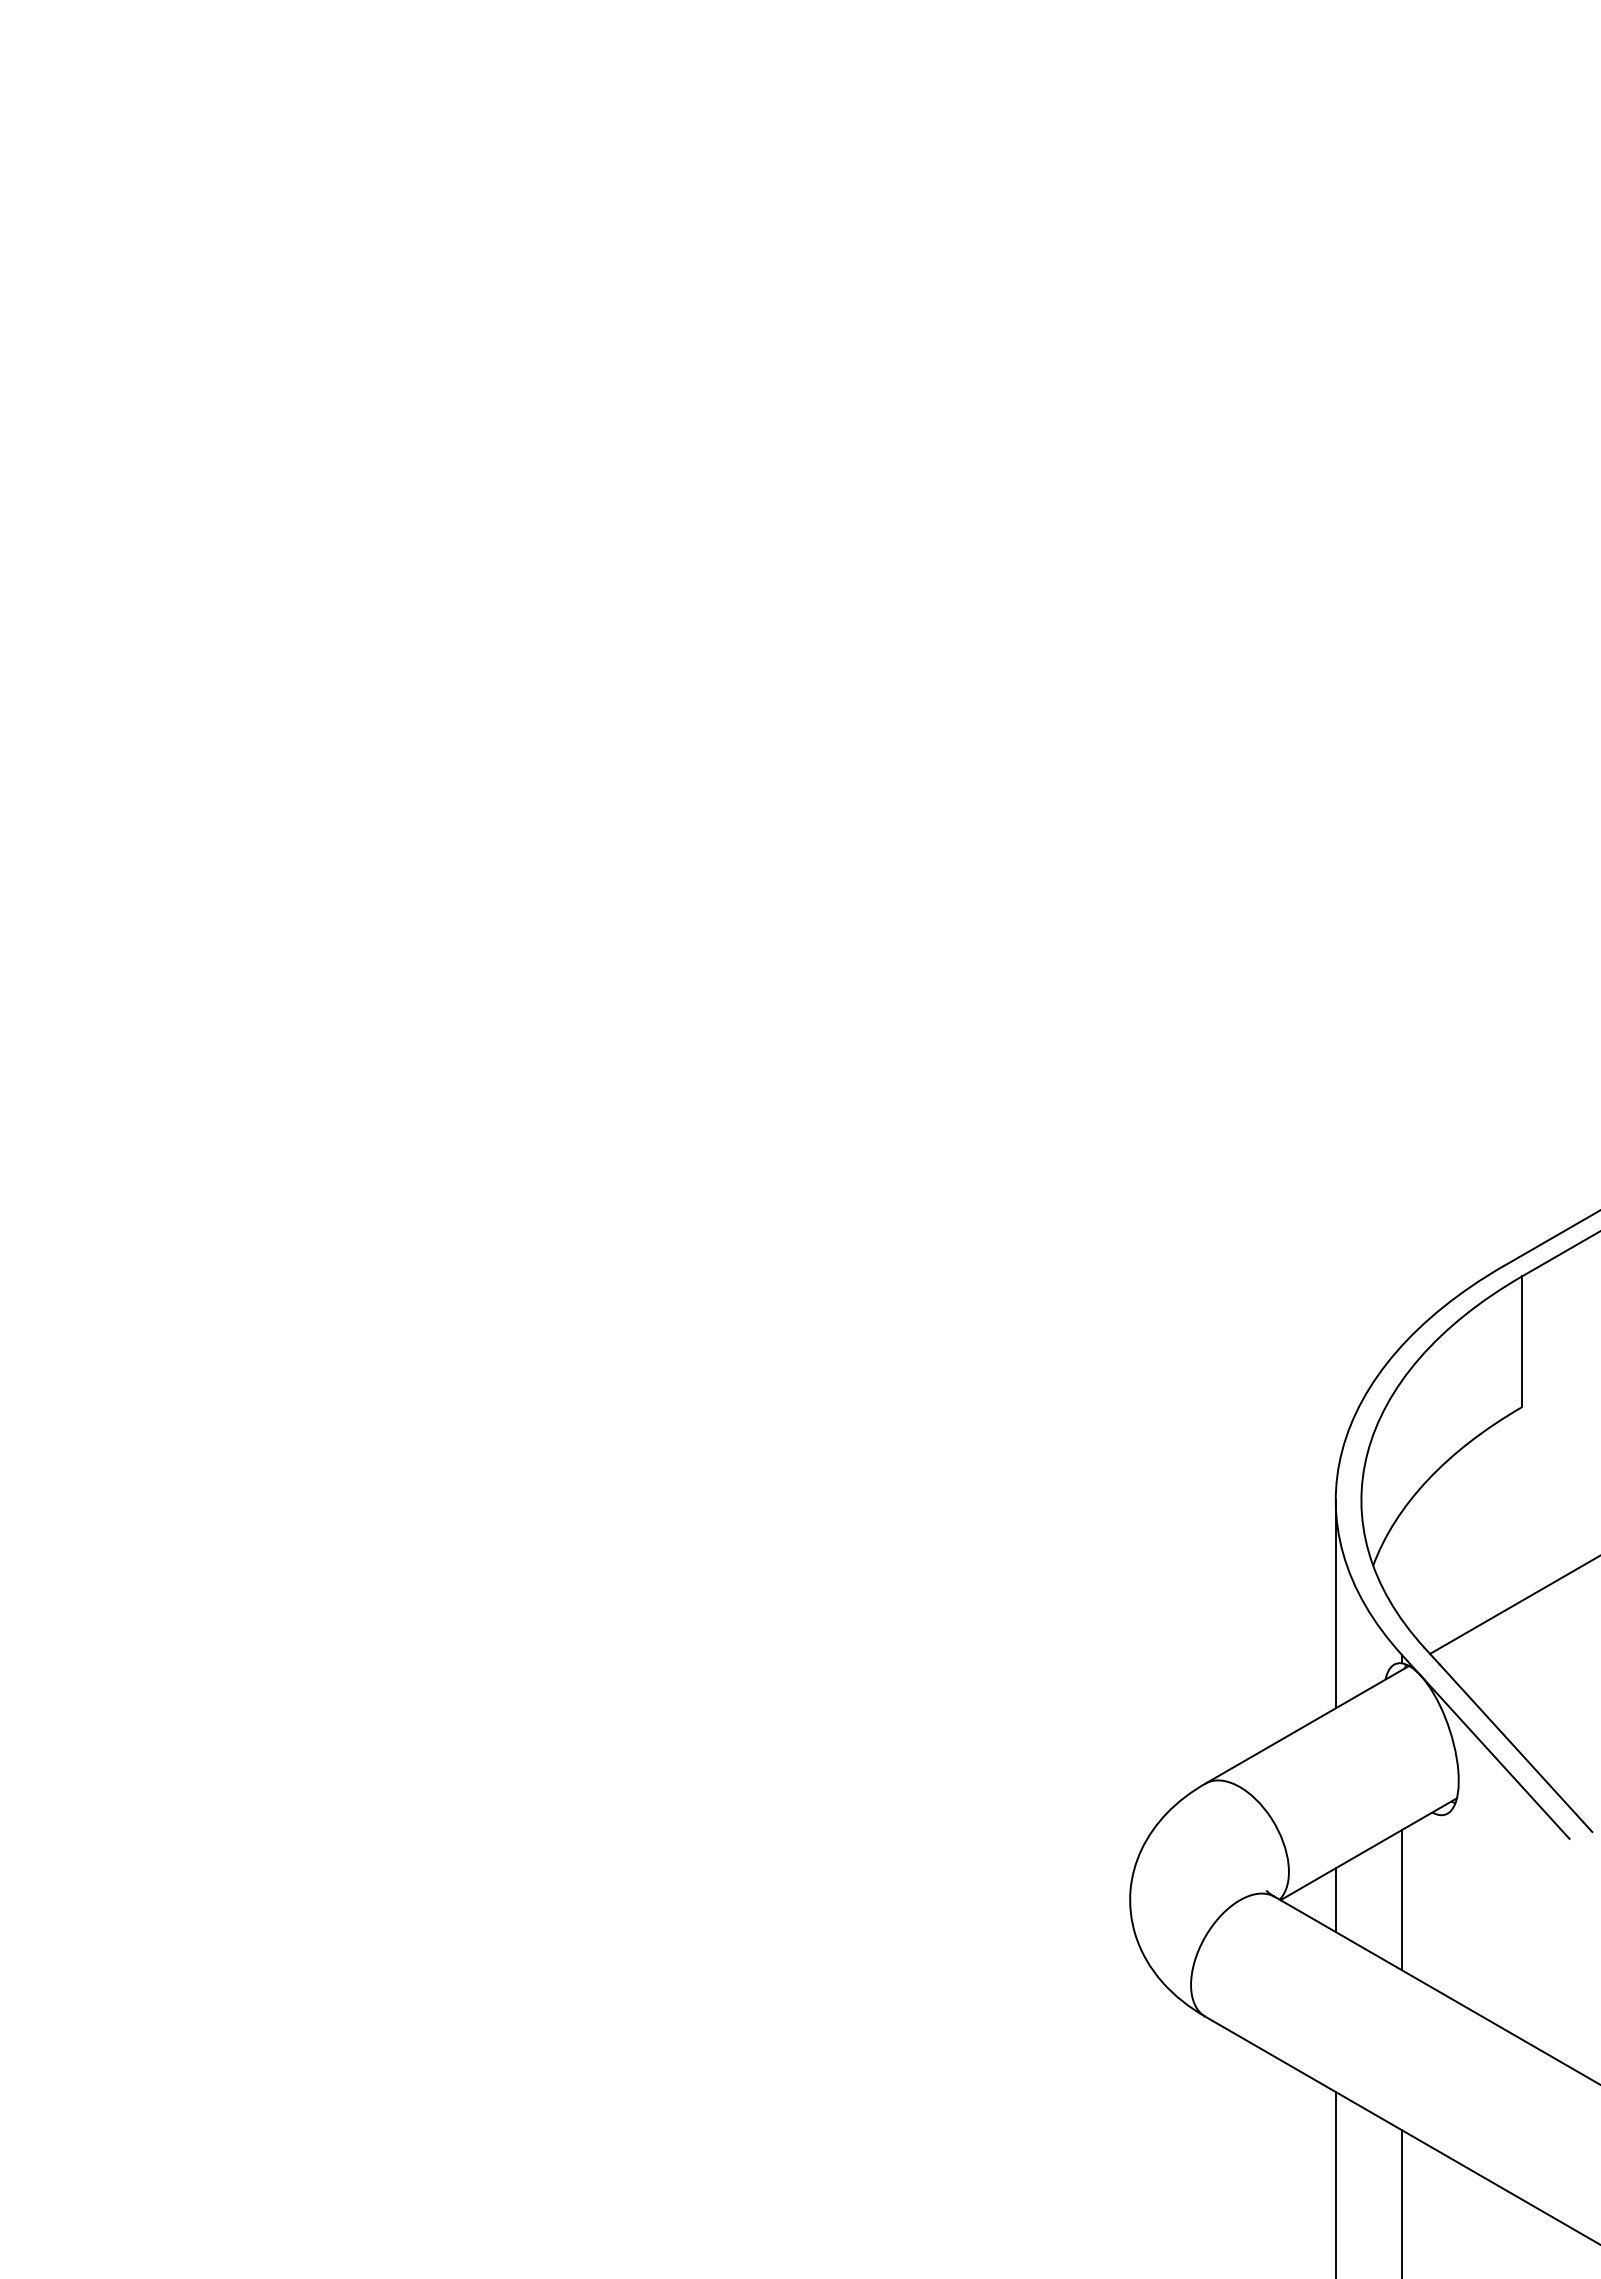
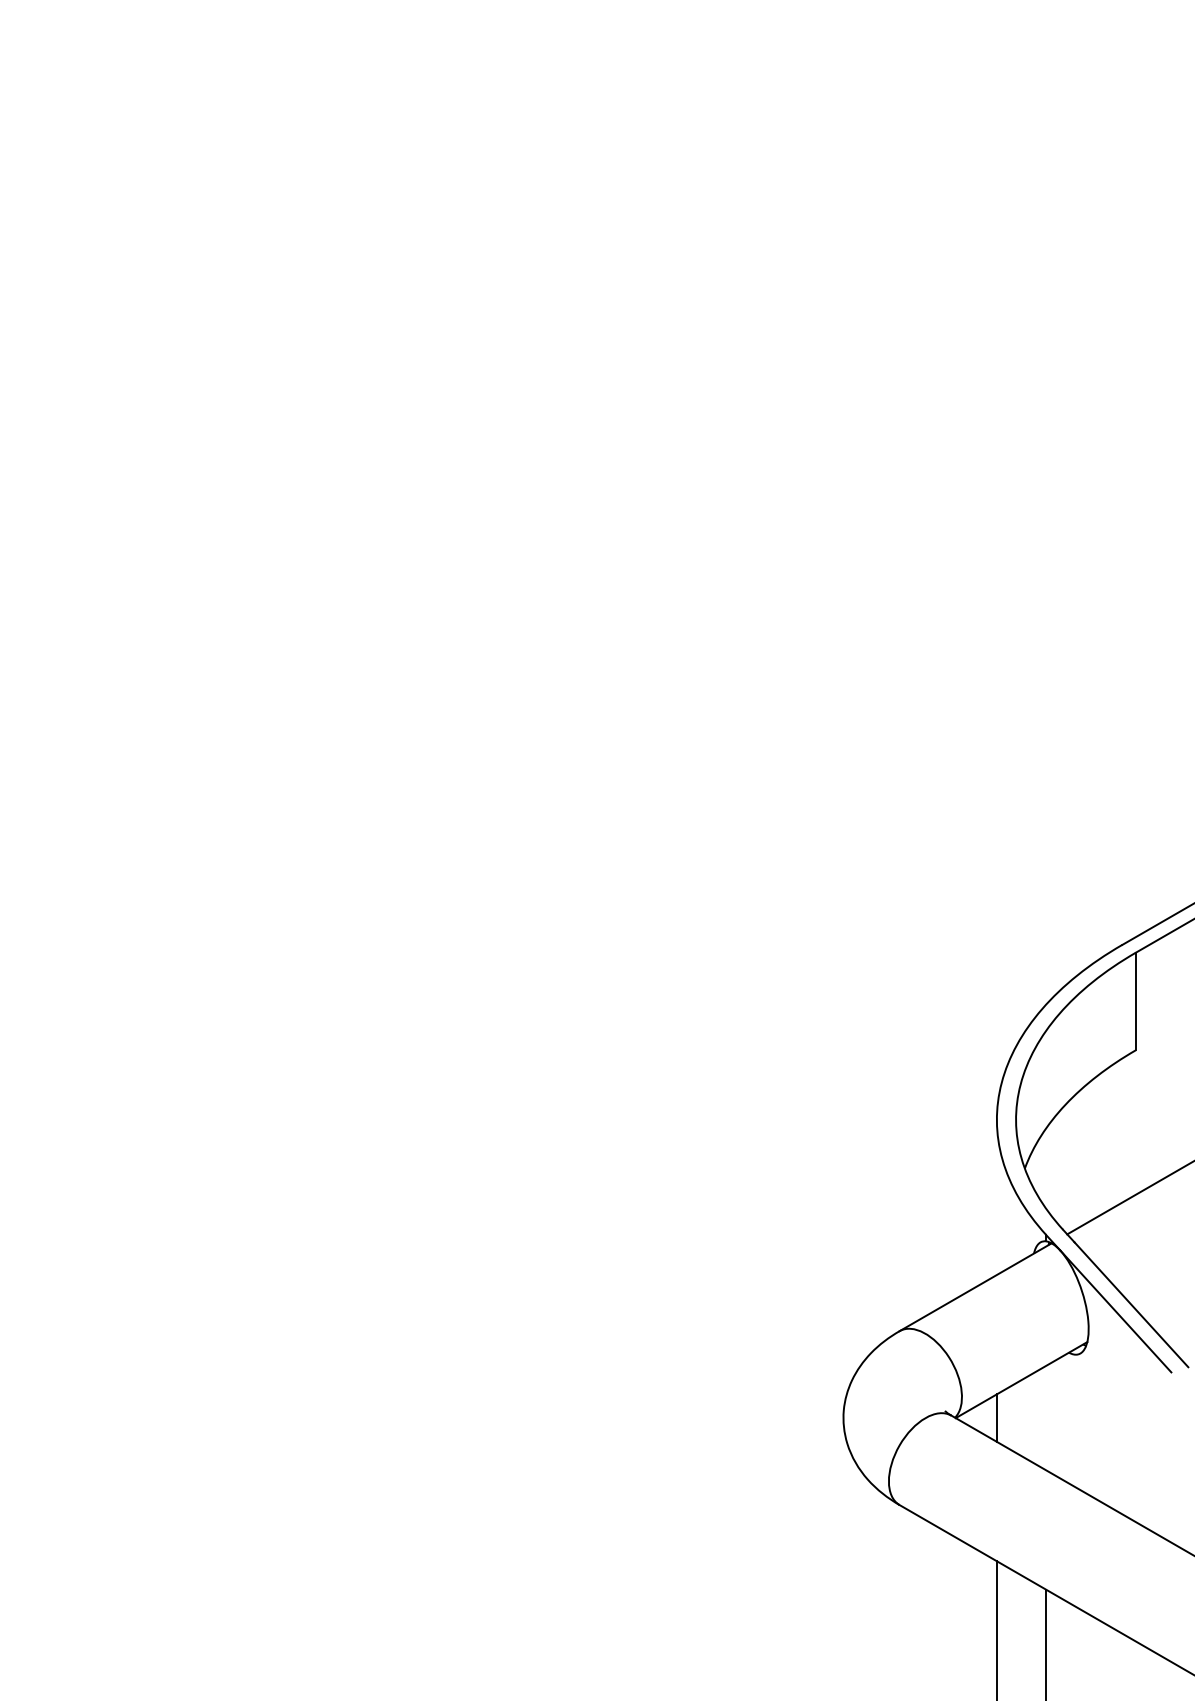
line: (1335, 1604) -> (996, 1197), removed
line: (1401, 1900) -> (1045, 1418), removed

